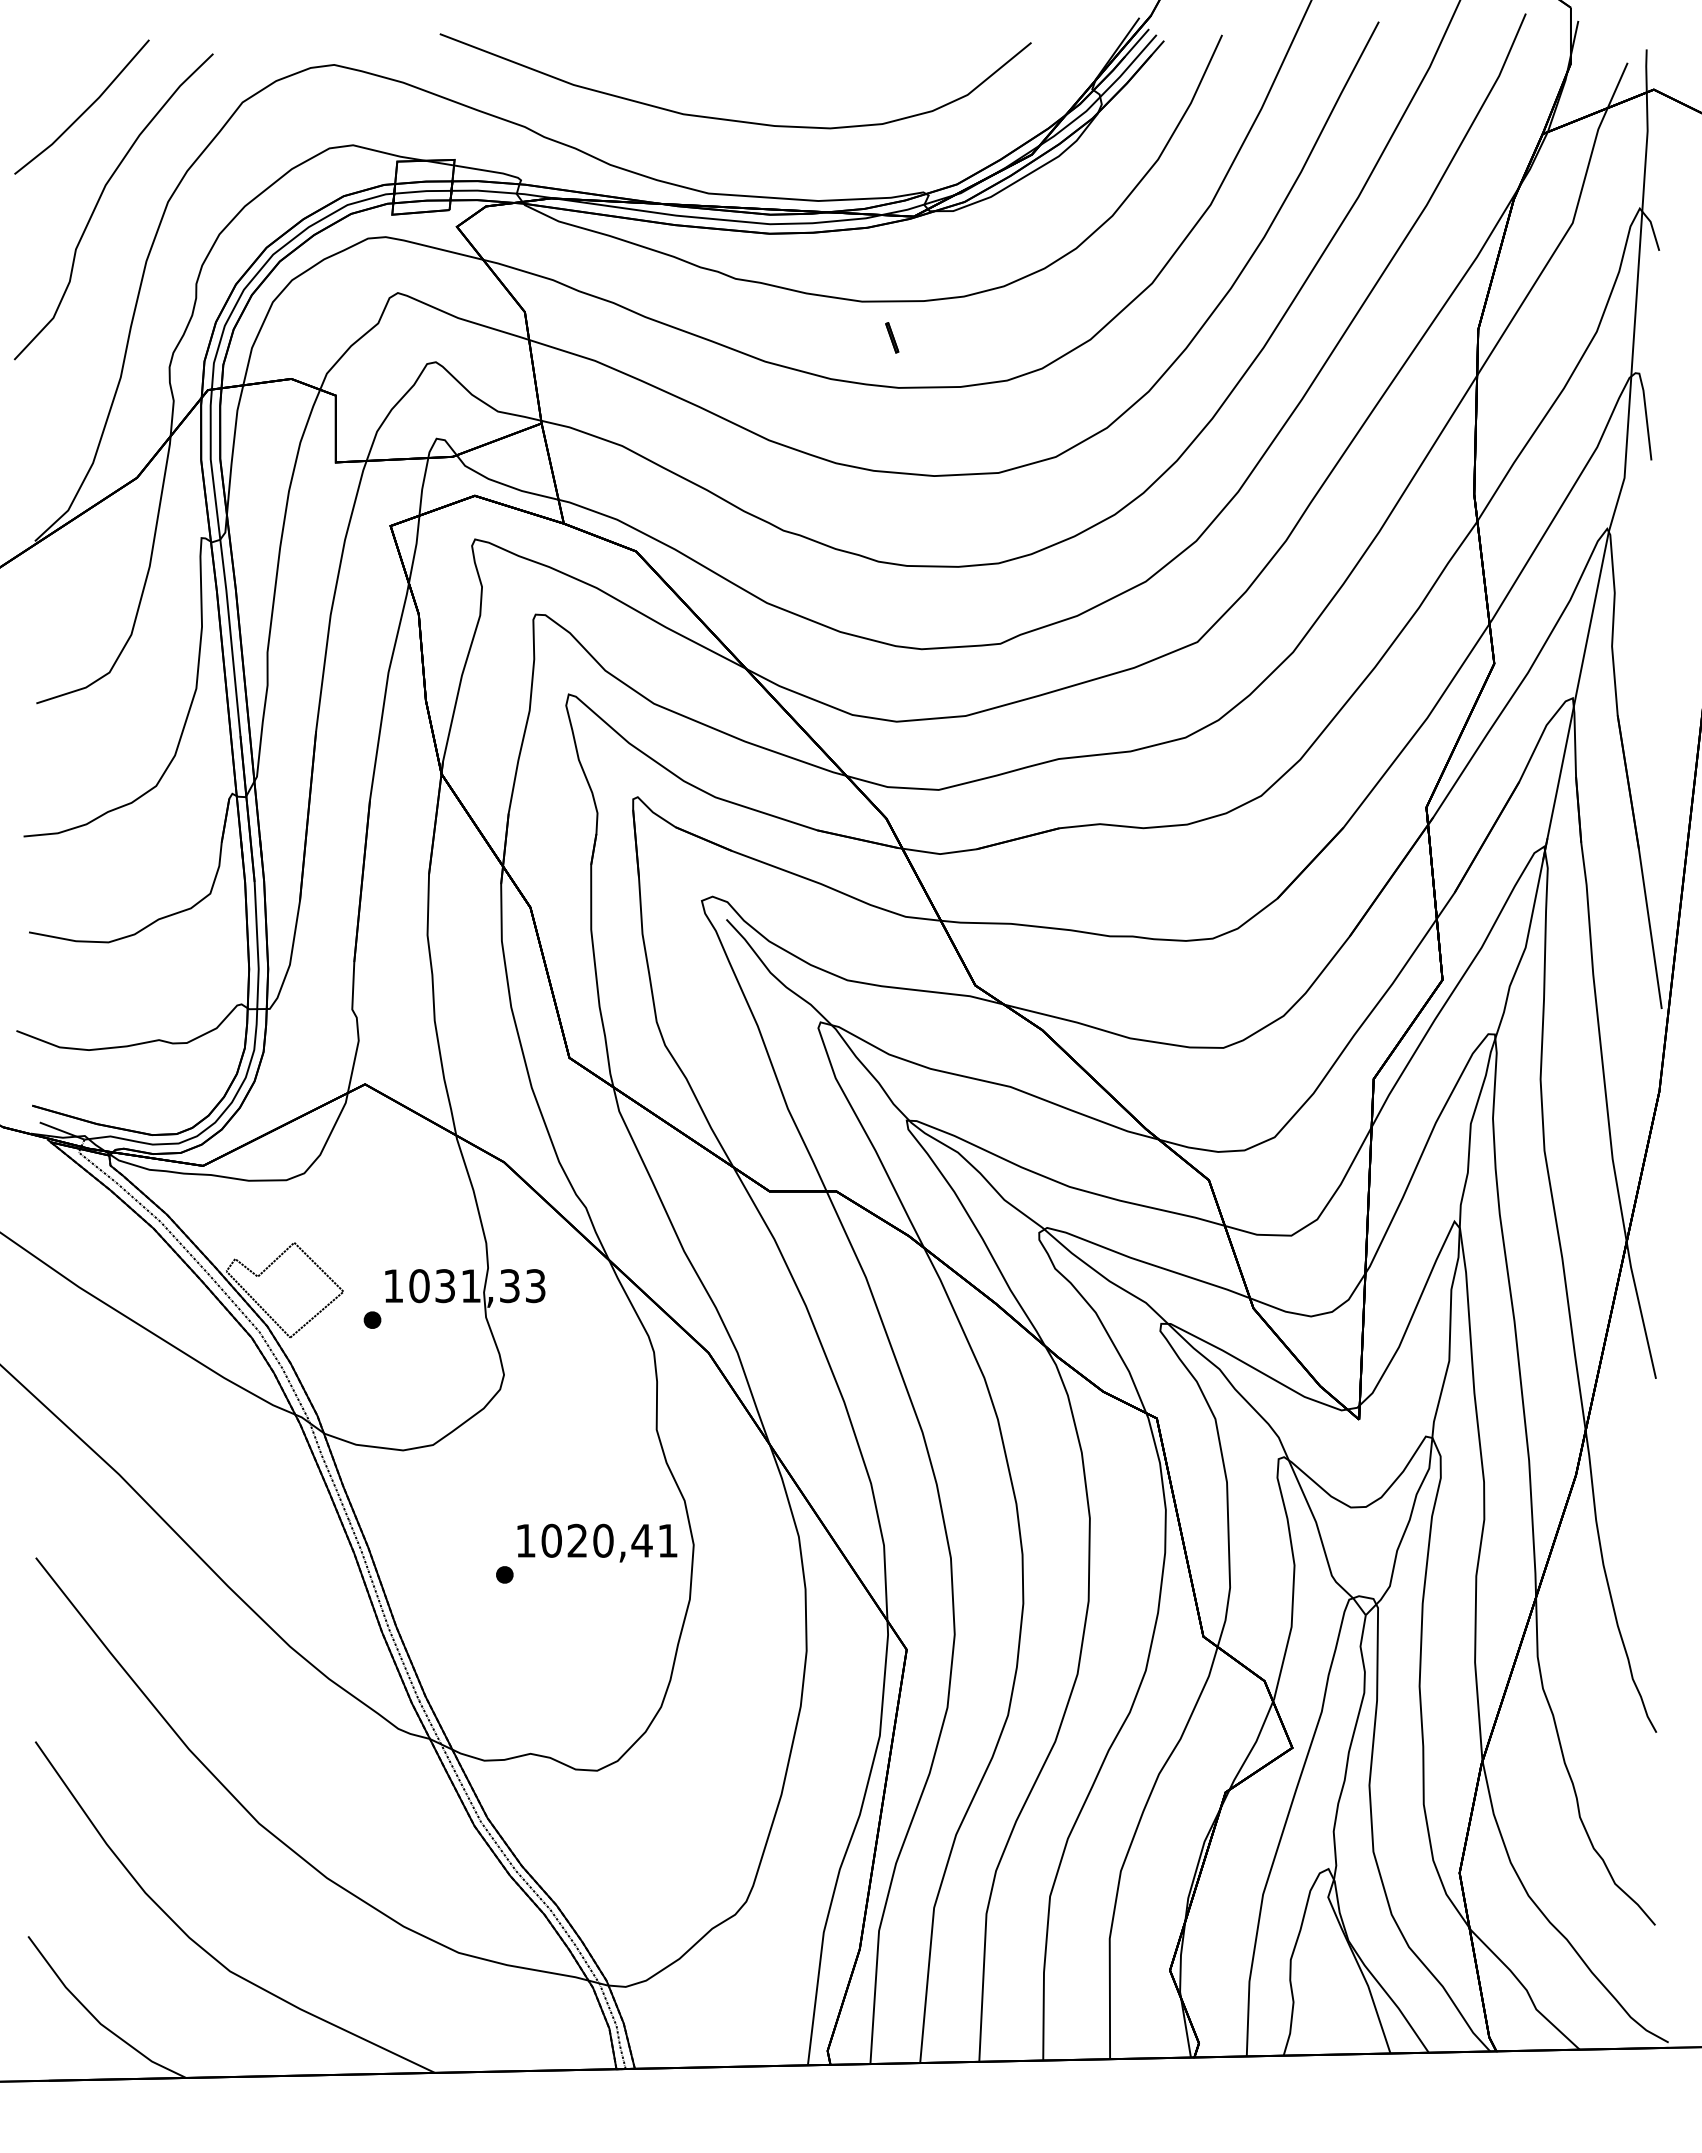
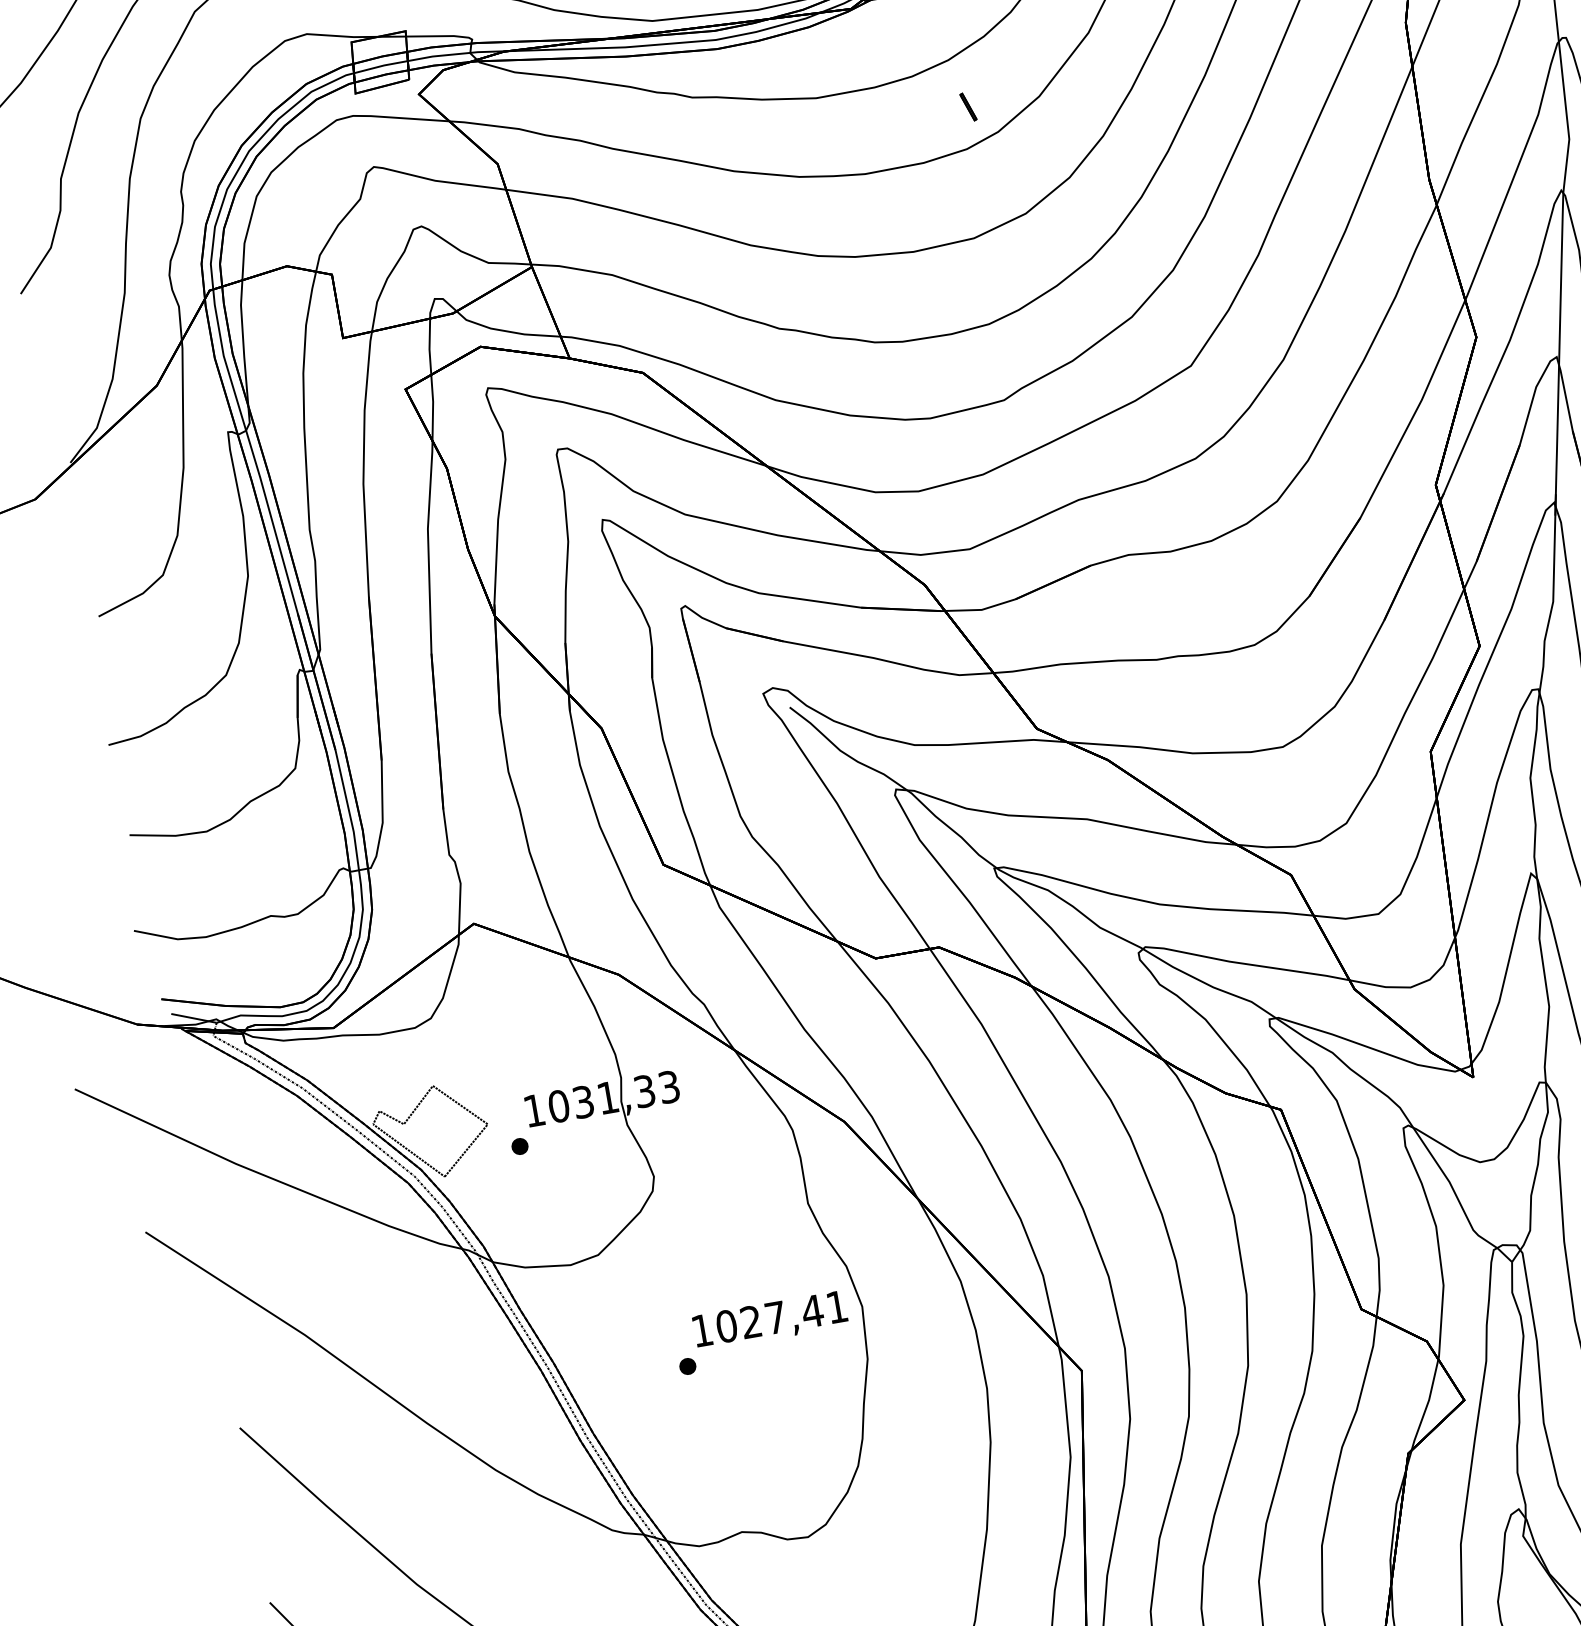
part: (892, 337) -> (968, 106), moved
text: (603, 1540) -> (775, 1317), 1020,41 -> 1027,41

